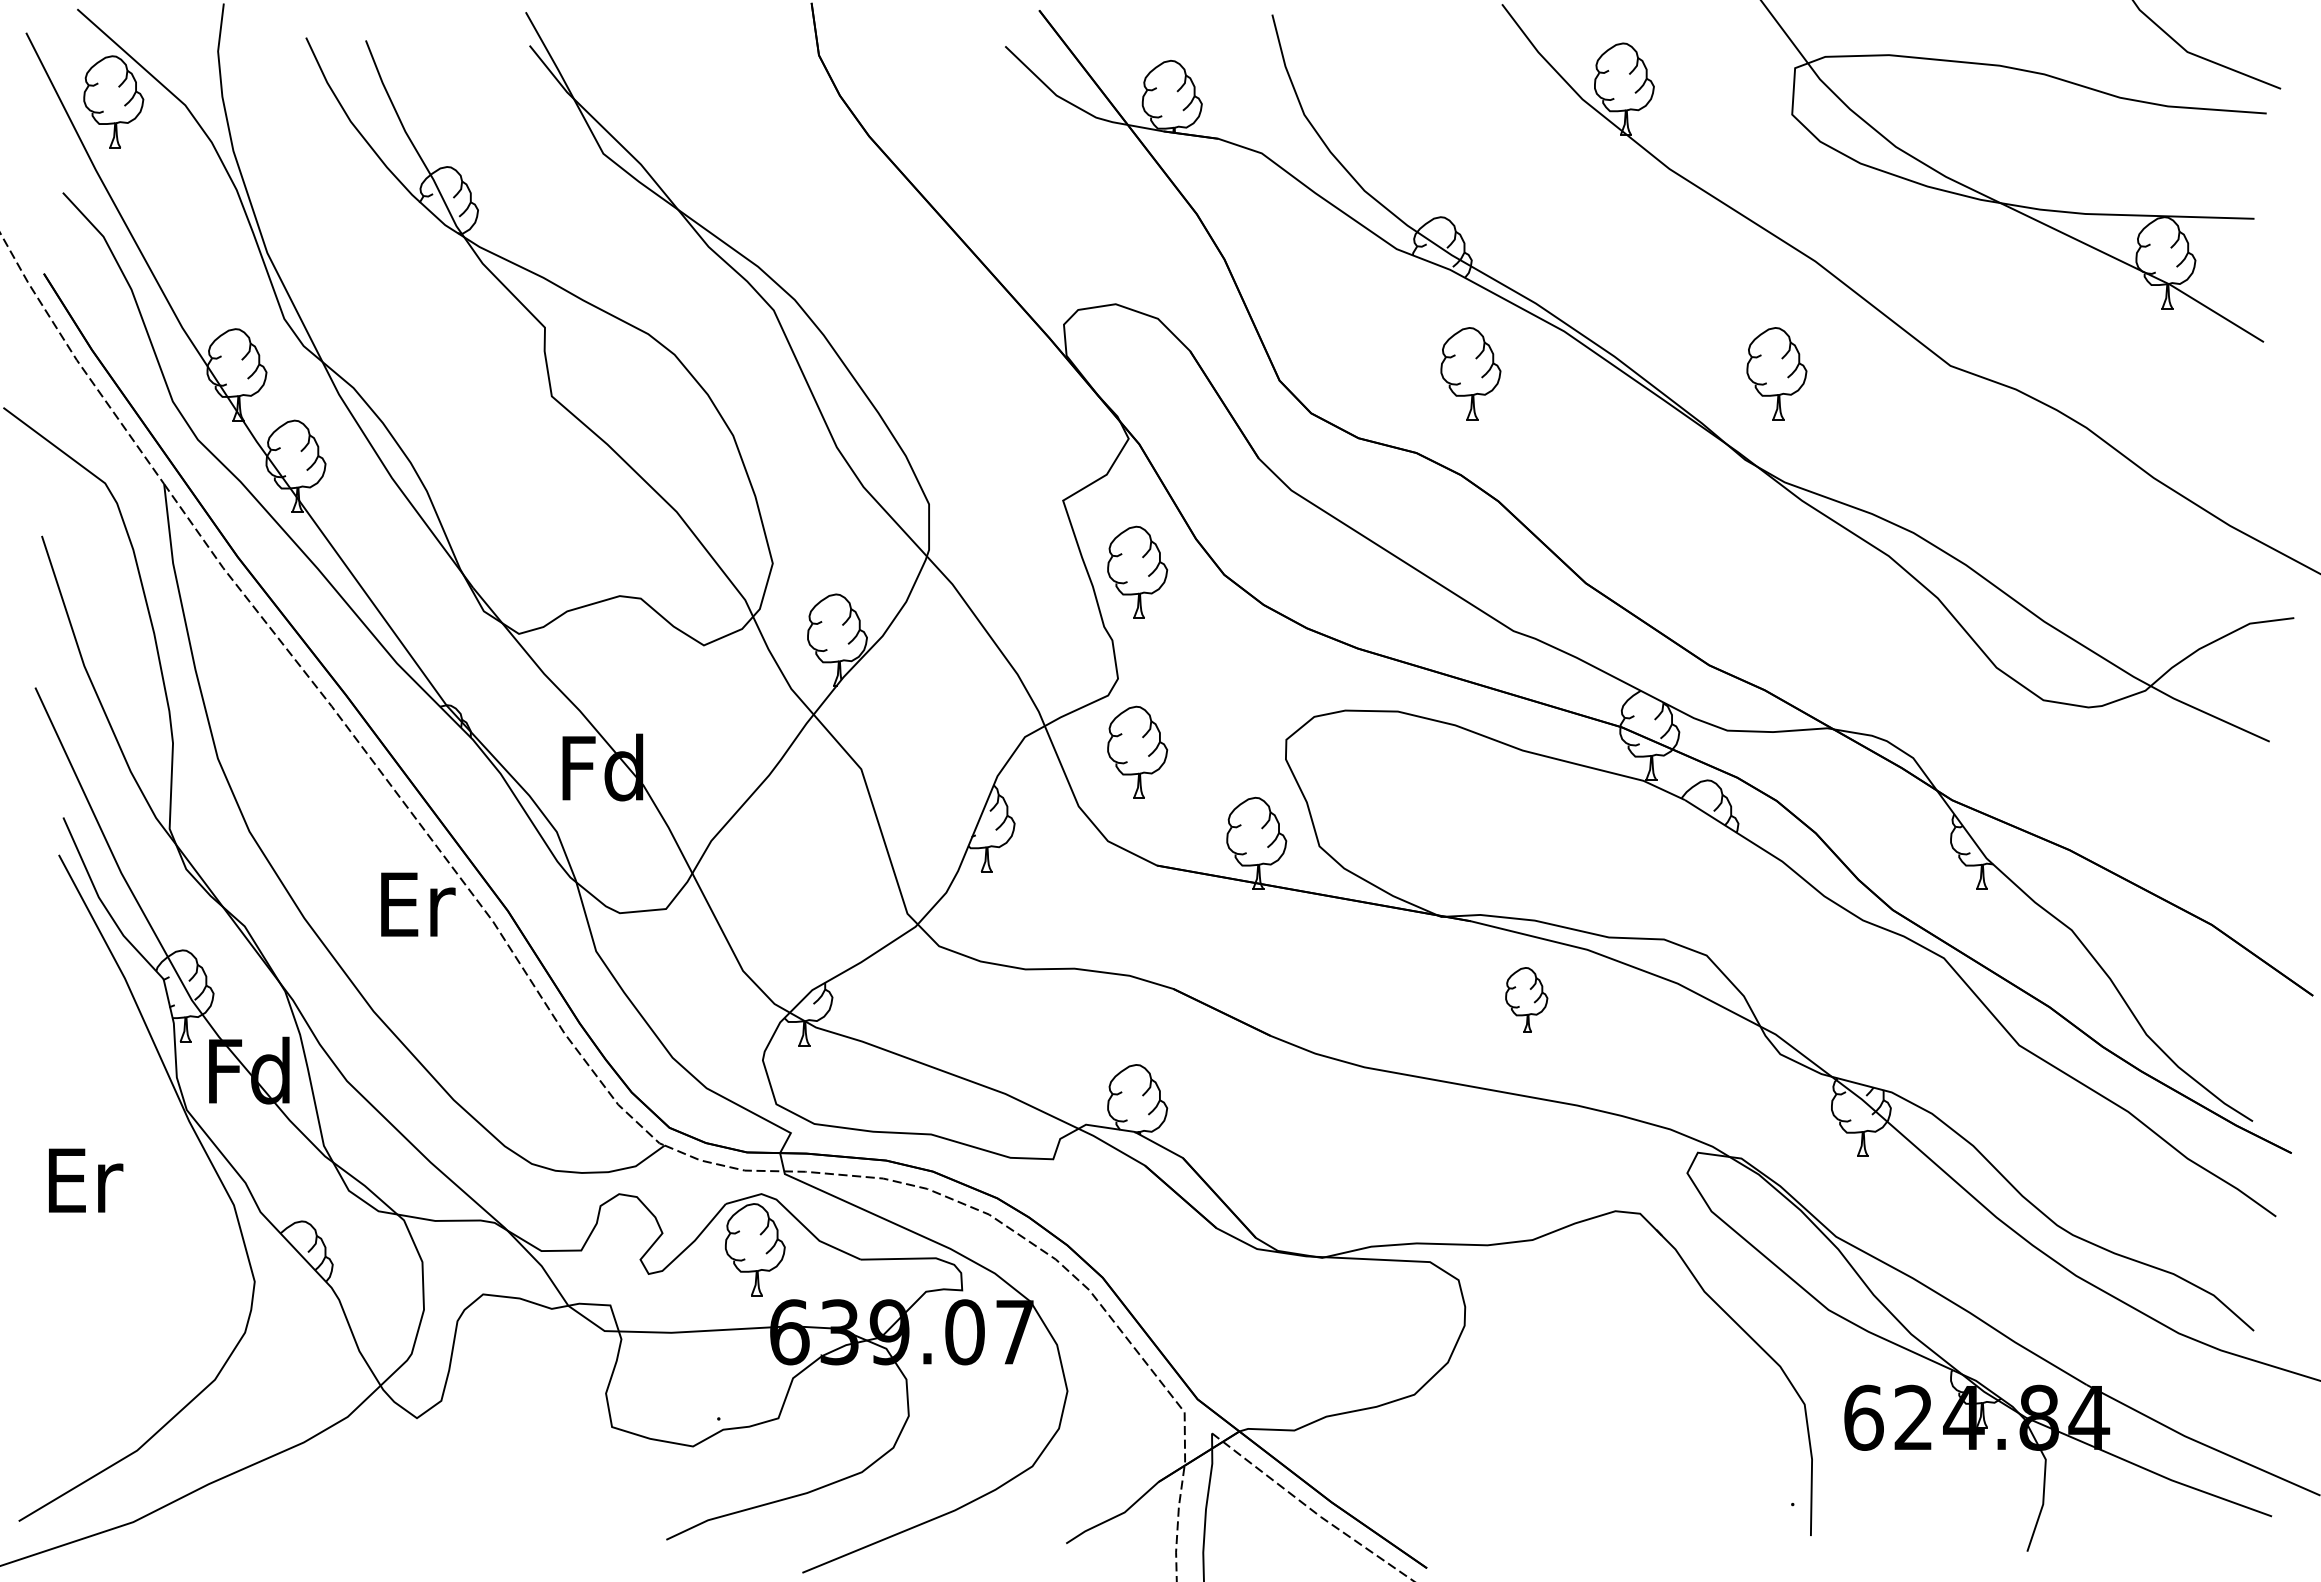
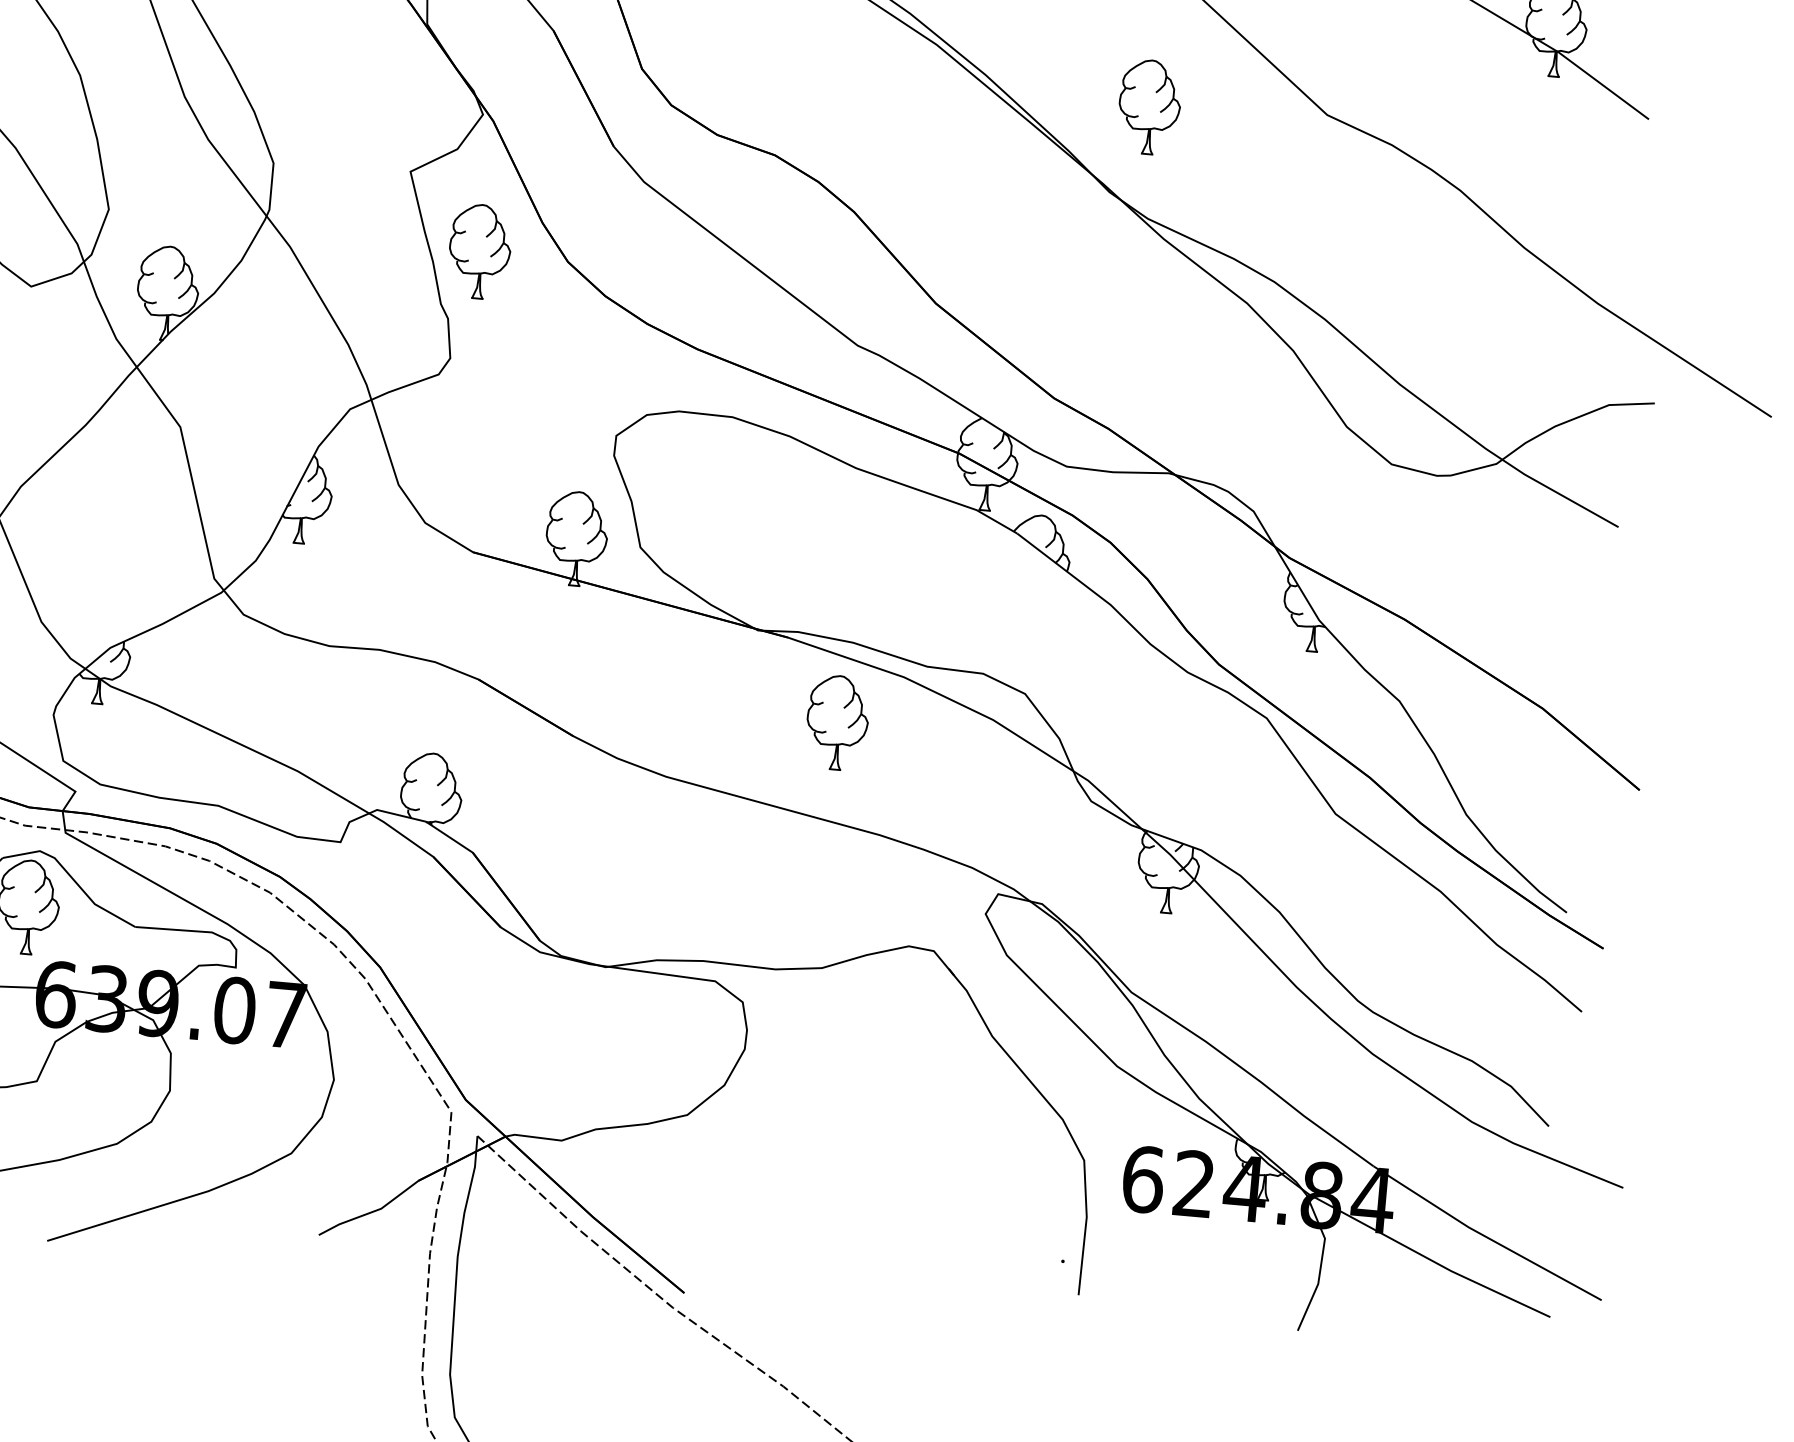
part: (1470, 373) -> (837, 79), removed
part: (1137, 751) -> (463, 434), removed
part: (1526, 999) -> (837, 722), size x1.43

